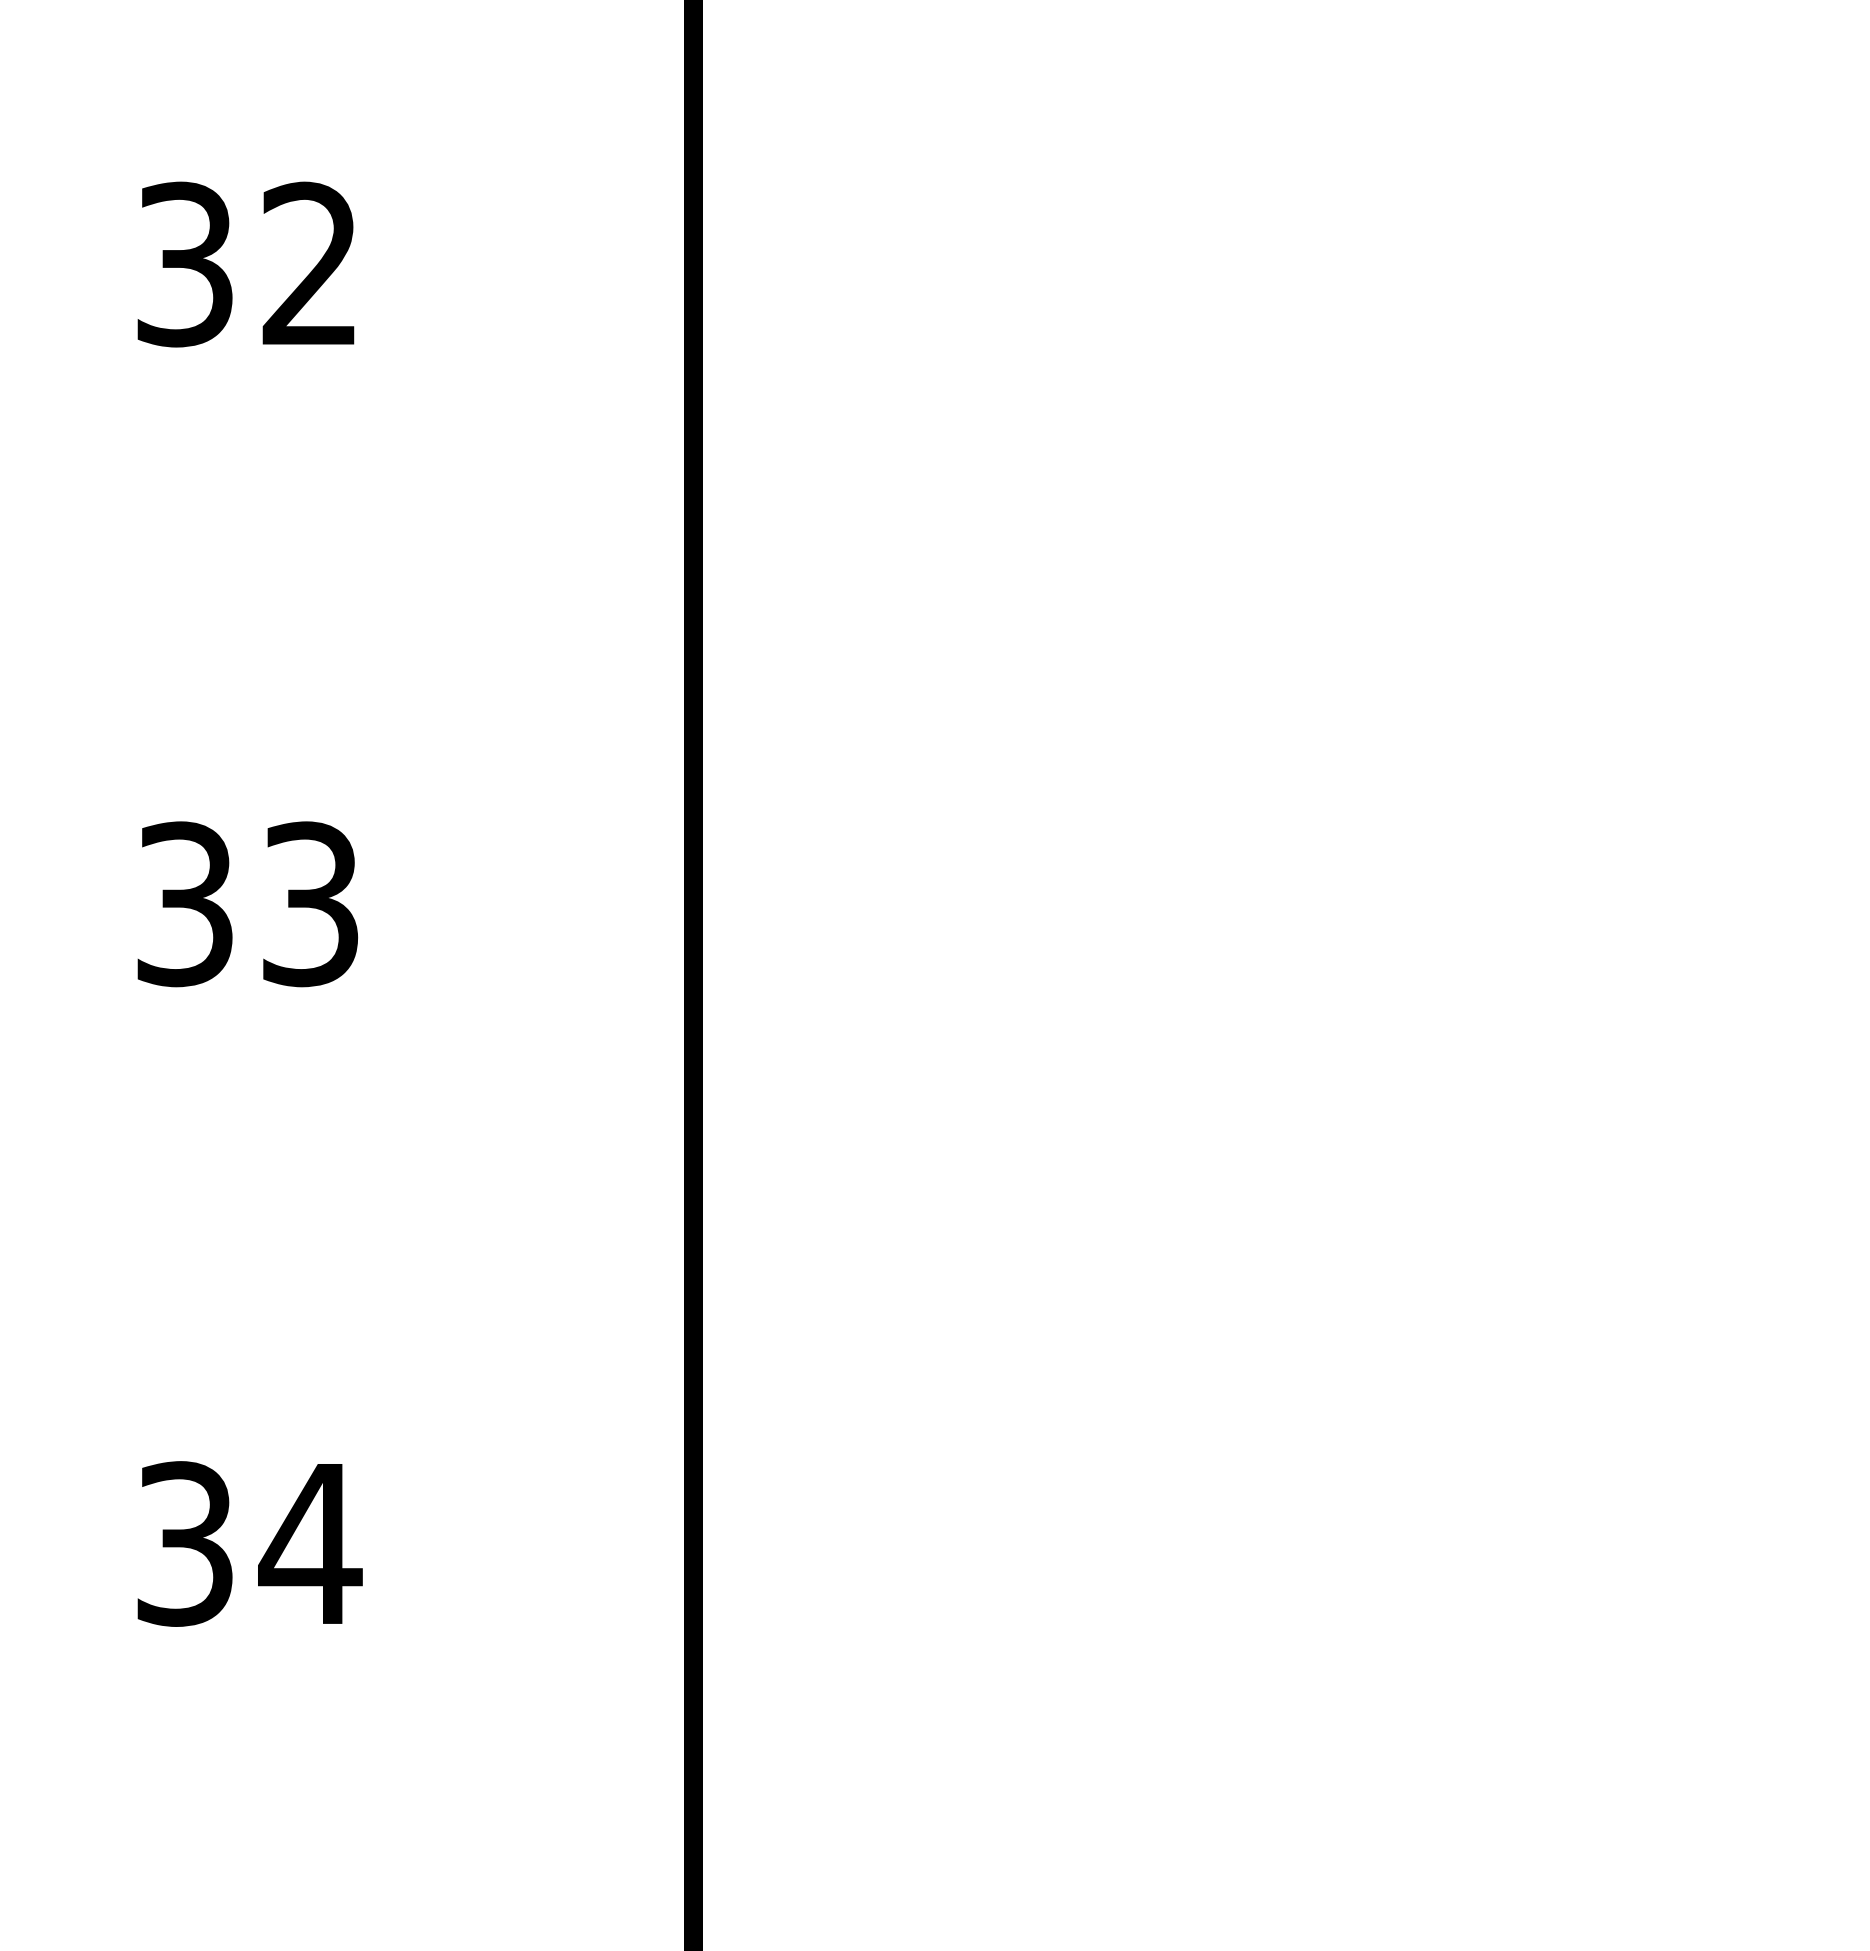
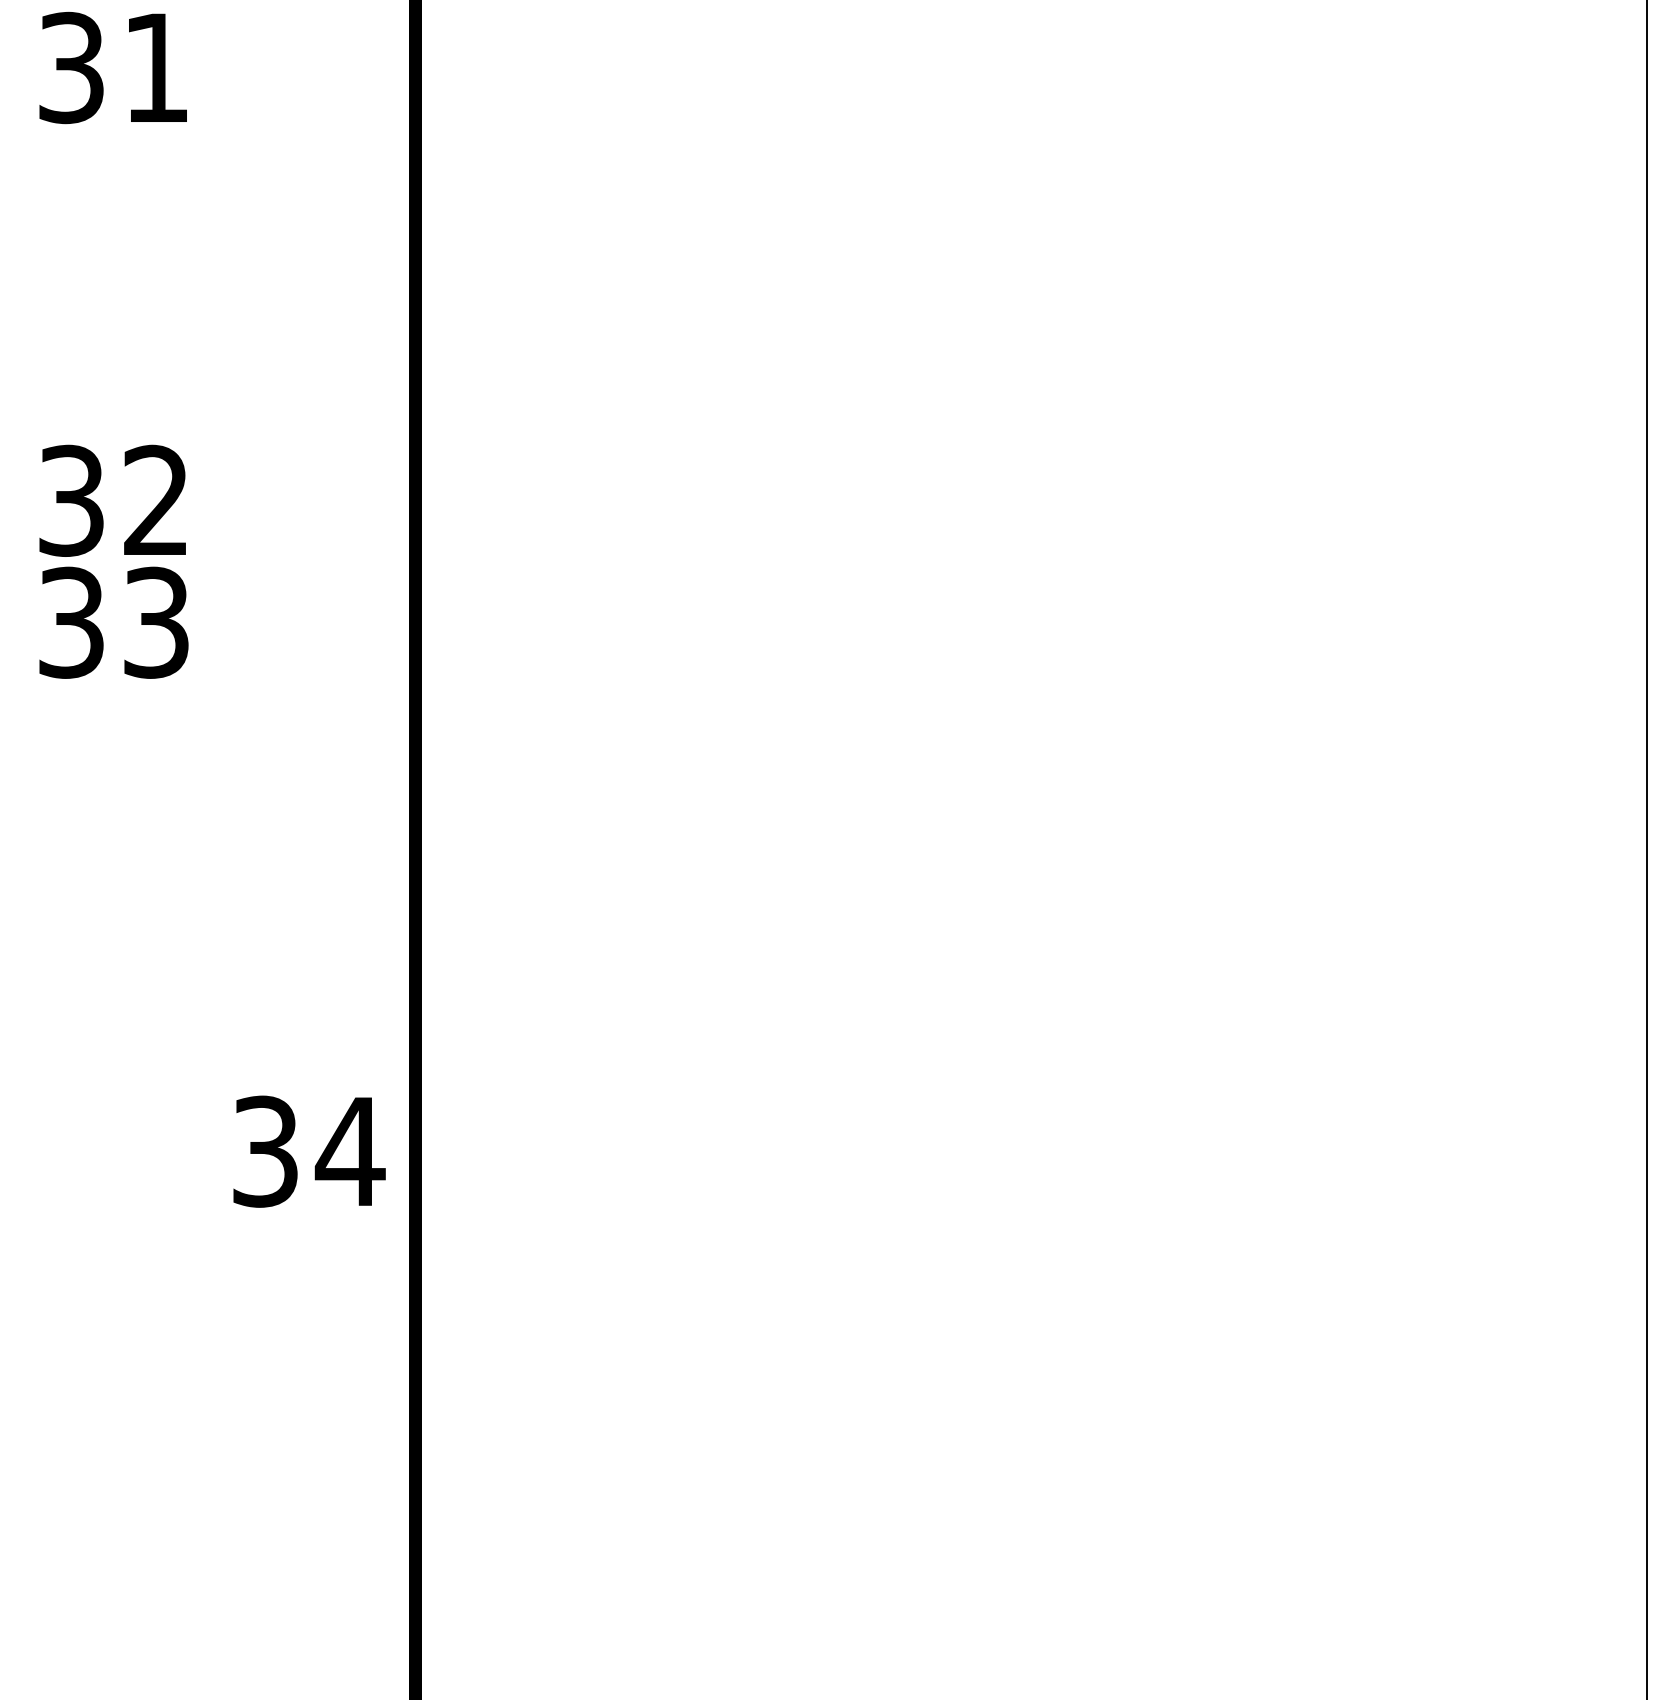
text: (247, 903) -> (113, 622), moved
text: (250, 1543) -> (309, 1151), moved

